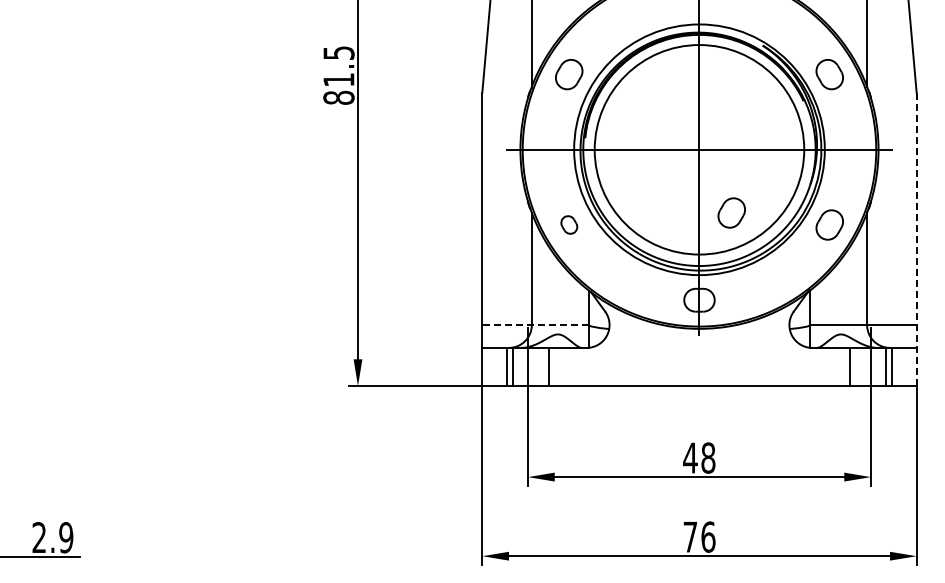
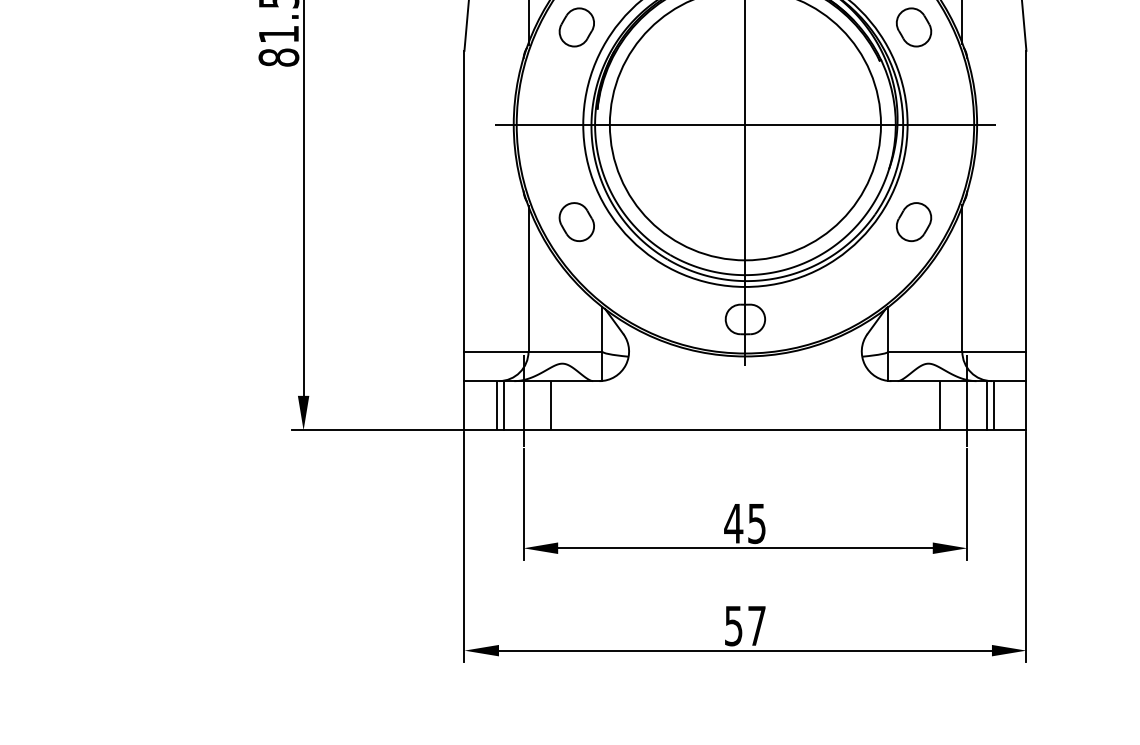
part: (731, 212) -> (786, 205), removed
part: (569, 224) -> (577, 221), size x1.67
line: (916, 239) -> (1026, 240), dashed -> solid
line: (535, 325) -> (533, 352), dashed -> solid
text: (708, 457) -> (757, 522), 48 -> 45
text: (699, 536) -> (745, 625), 76 -> 57

